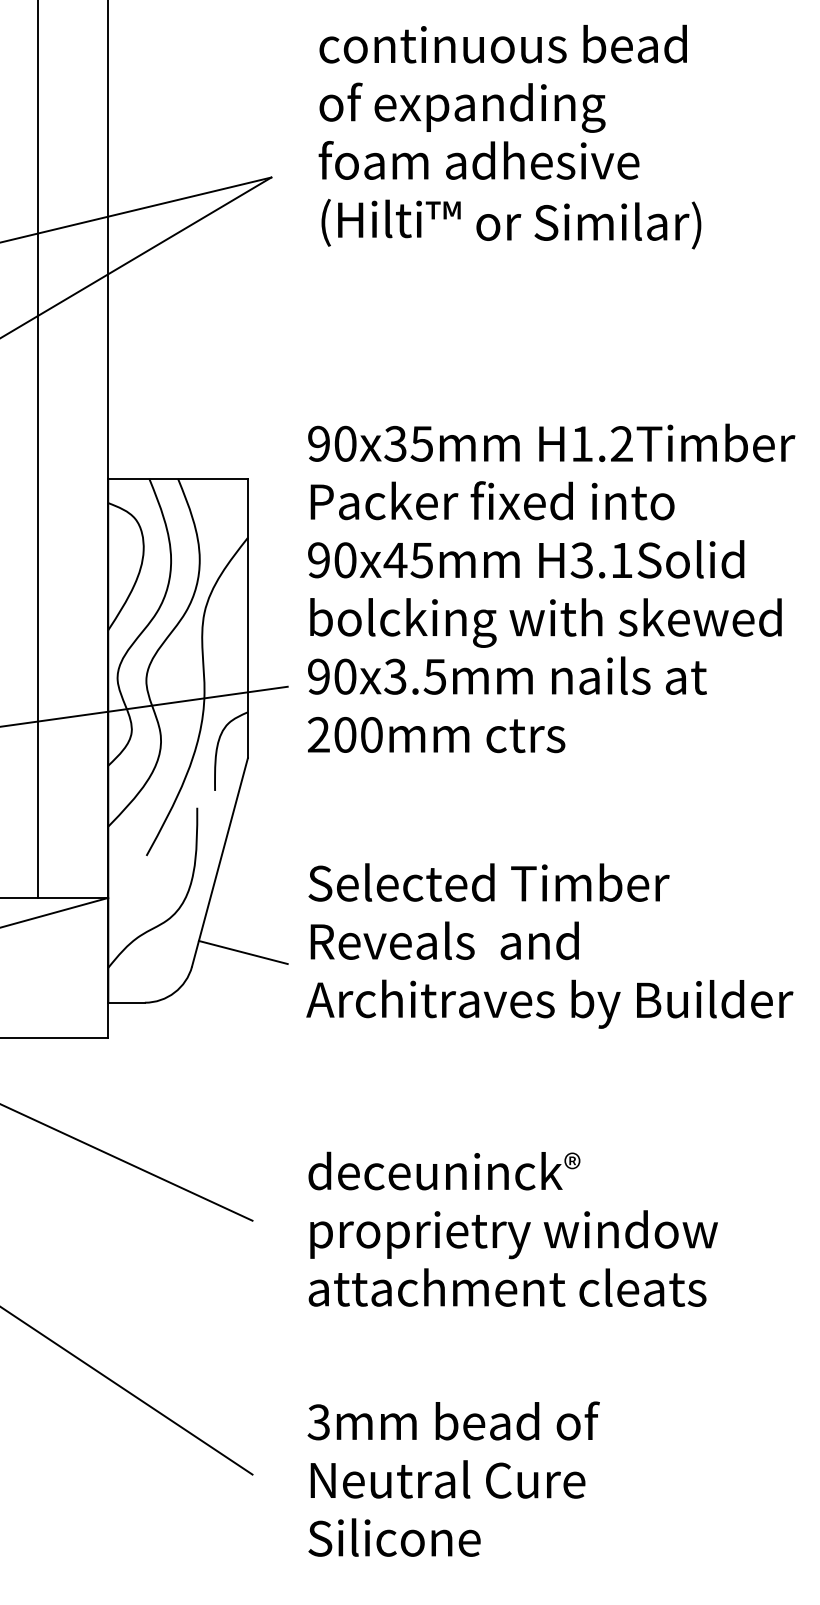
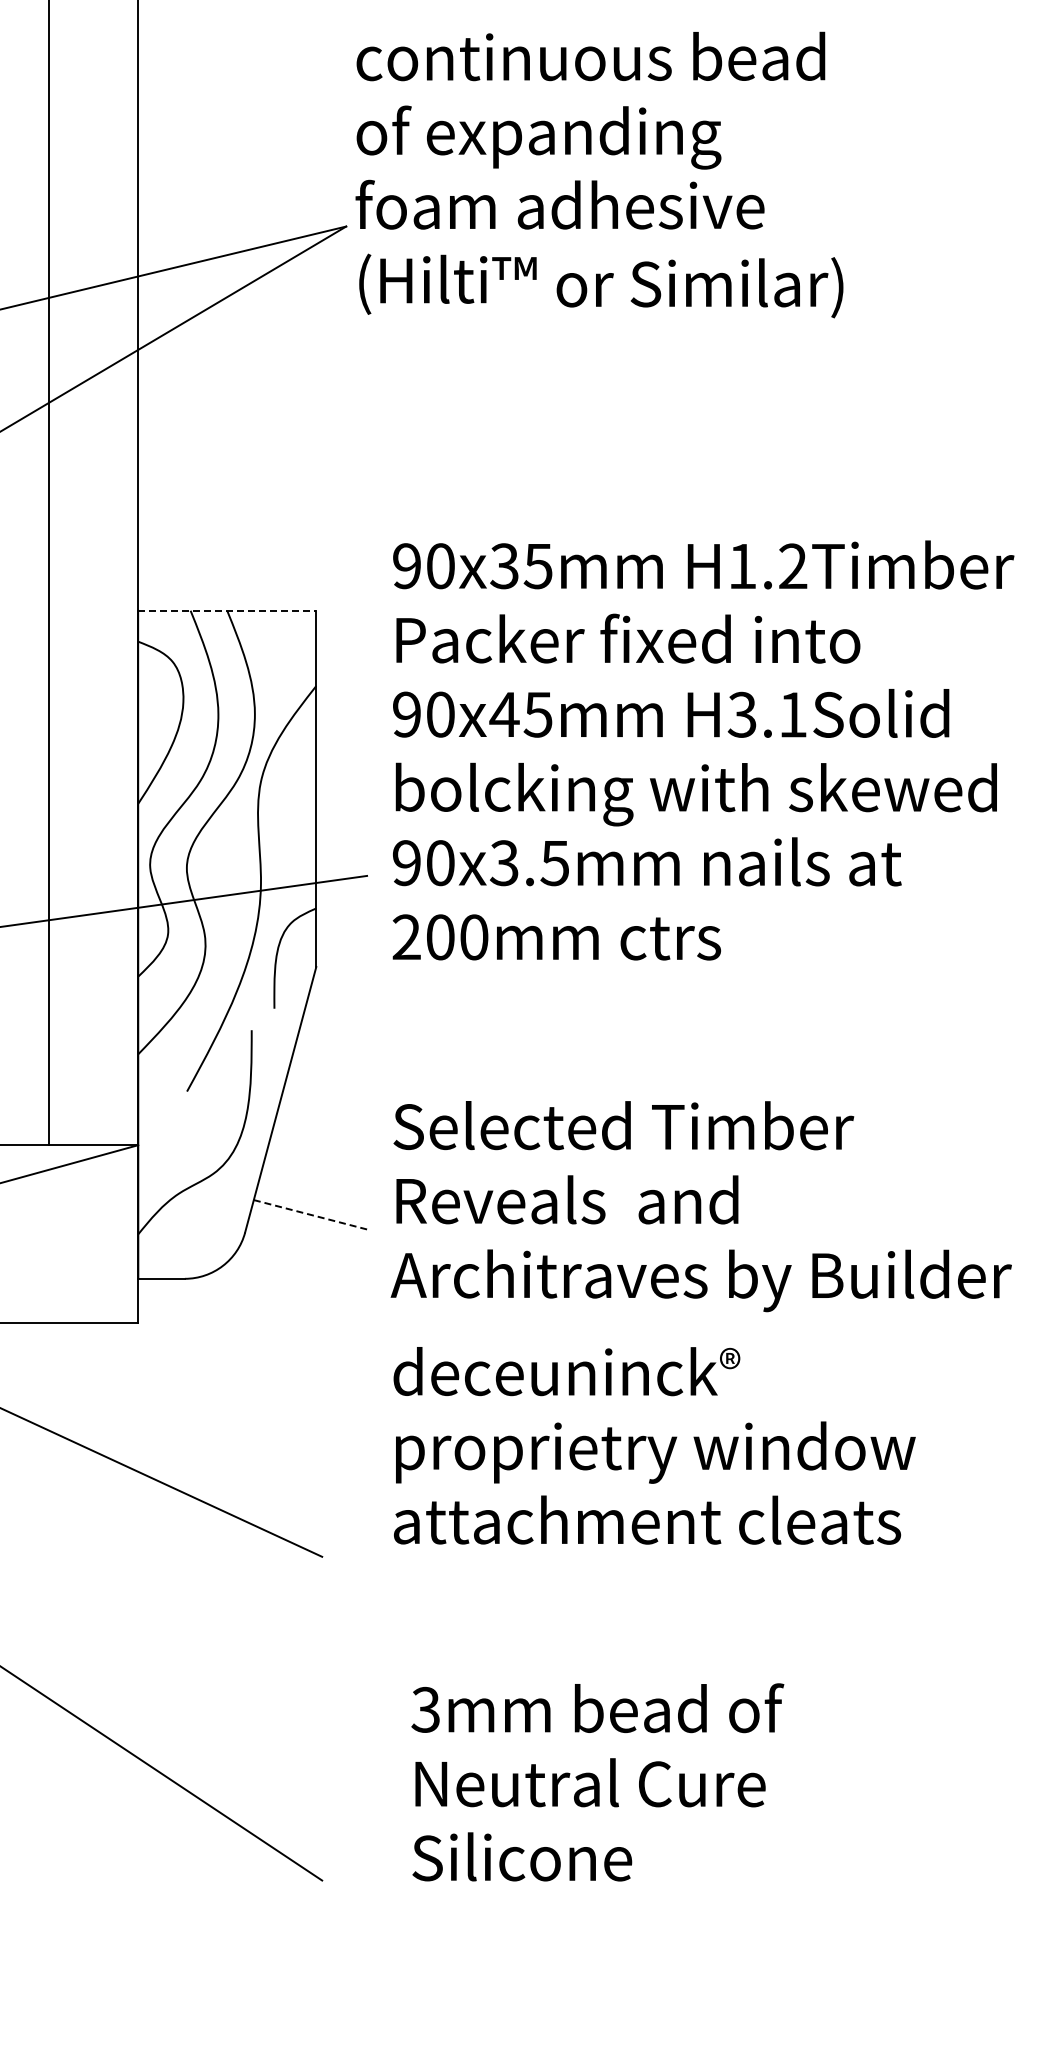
text: (509, 136) -> (599, 174), moved
line: (178, 478) -> (227, 610), solid -> dashed
line: (242, 952) -> (309, 1214), solid -> dashed
text: (513, 1229) -> (654, 1445), moved
text: (453, 1479) -> (597, 1782), moved

